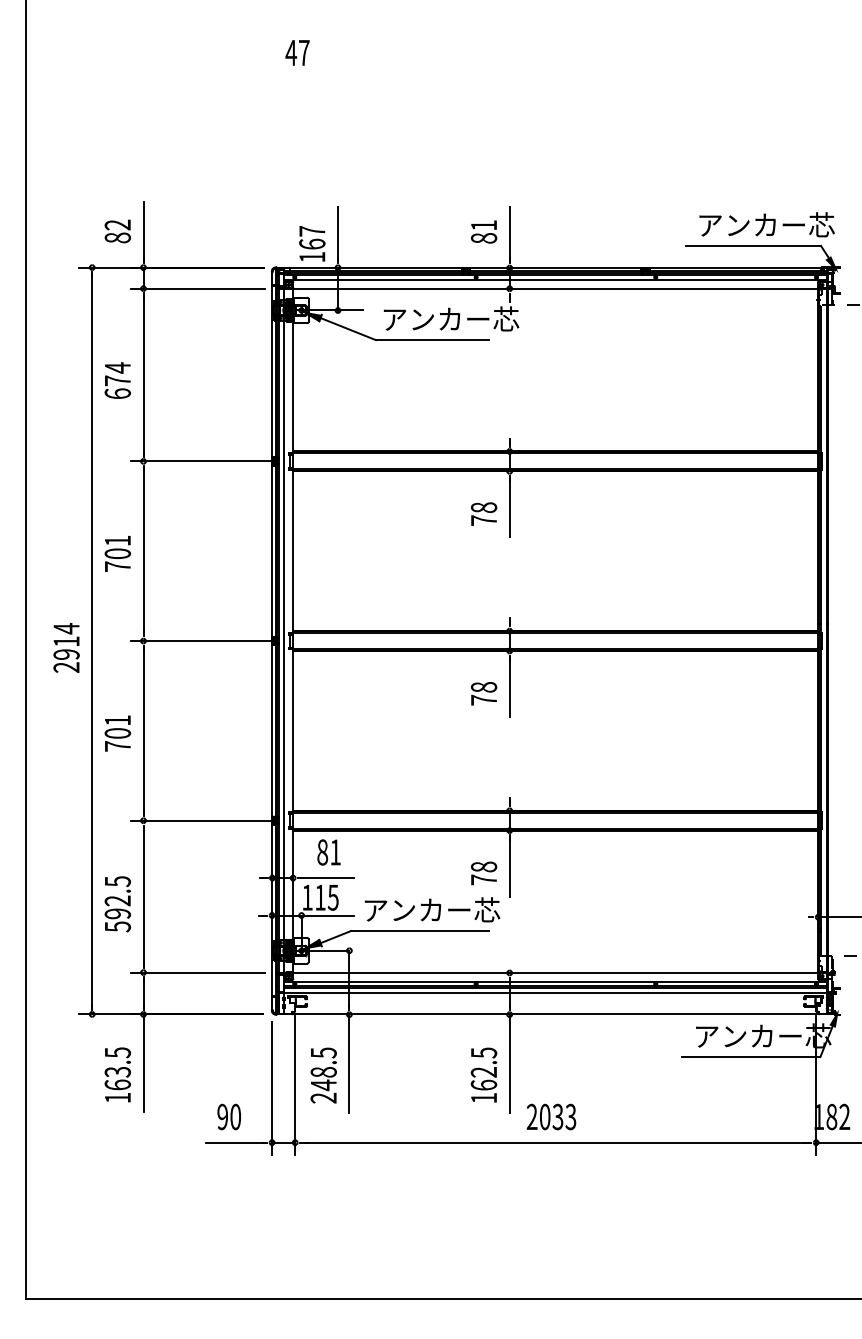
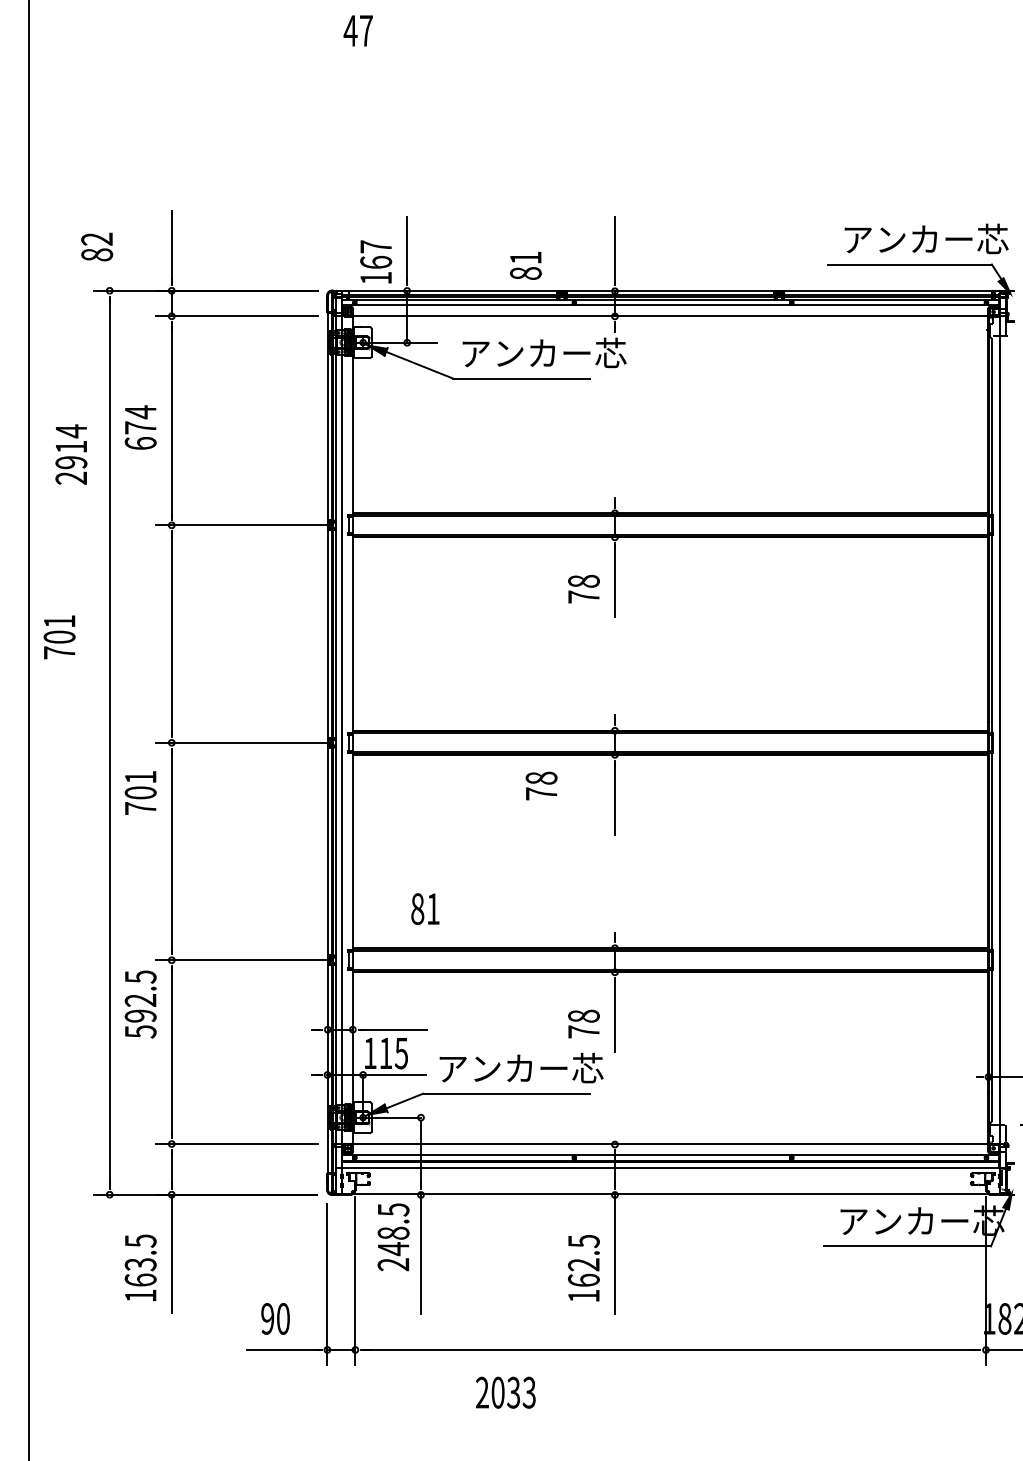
text: (117, 231) -> (96, 247), moved
text: (483, 231) -> (525, 265), moved
text: (117, 553) -> (59, 636), moved
text: (66, 647) -> (71, 454), moved
text: (483, 693) -> (540, 785), moved
text: (117, 733) -> (140, 792), moved
text: (328, 852) -> (424, 909), moved
text: (117, 904) -> (140, 1004), moved
text: (323, 1075) -> (393, 1237), moved
text: (551, 1116) -> (505, 1392), moved

